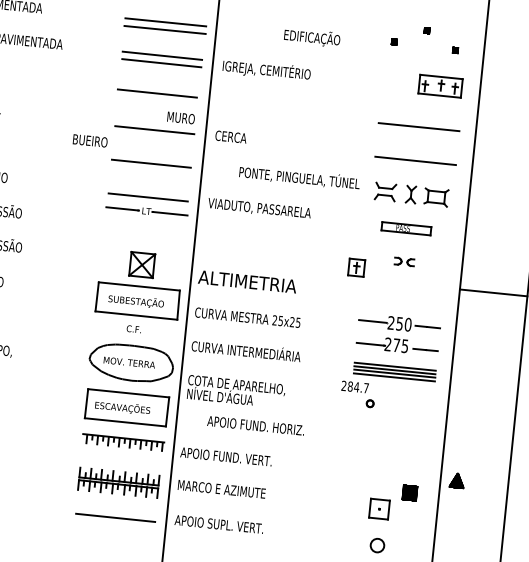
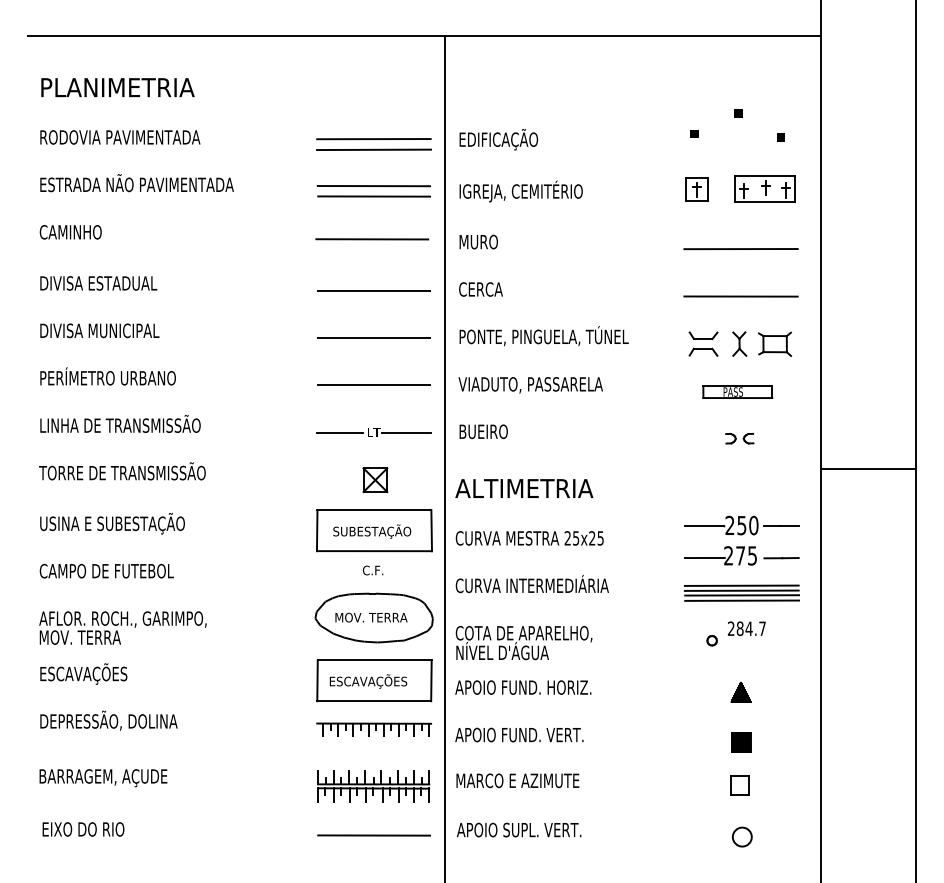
text: (312, 37) -> (498, 139), moved
text: (180, 117) -> (478, 241), moved
text: (90, 140) -> (483, 431), moved
text: (299, 177) -> (543, 336), moved
part: (146, 211) -> (373, 432), moved
part: (142, 265) -> (375, 480), size x0.71
part: (356, 267) -> (696, 189), moved
text: (354, 386) -> (746, 628), moved
text: (256, 425) -> (523, 687), moved
part: (456, 479) -> (740, 691), moved
part: (410, 493) -> (741, 742), moved
part: (379, 508) -> (739, 785), size x0.71

